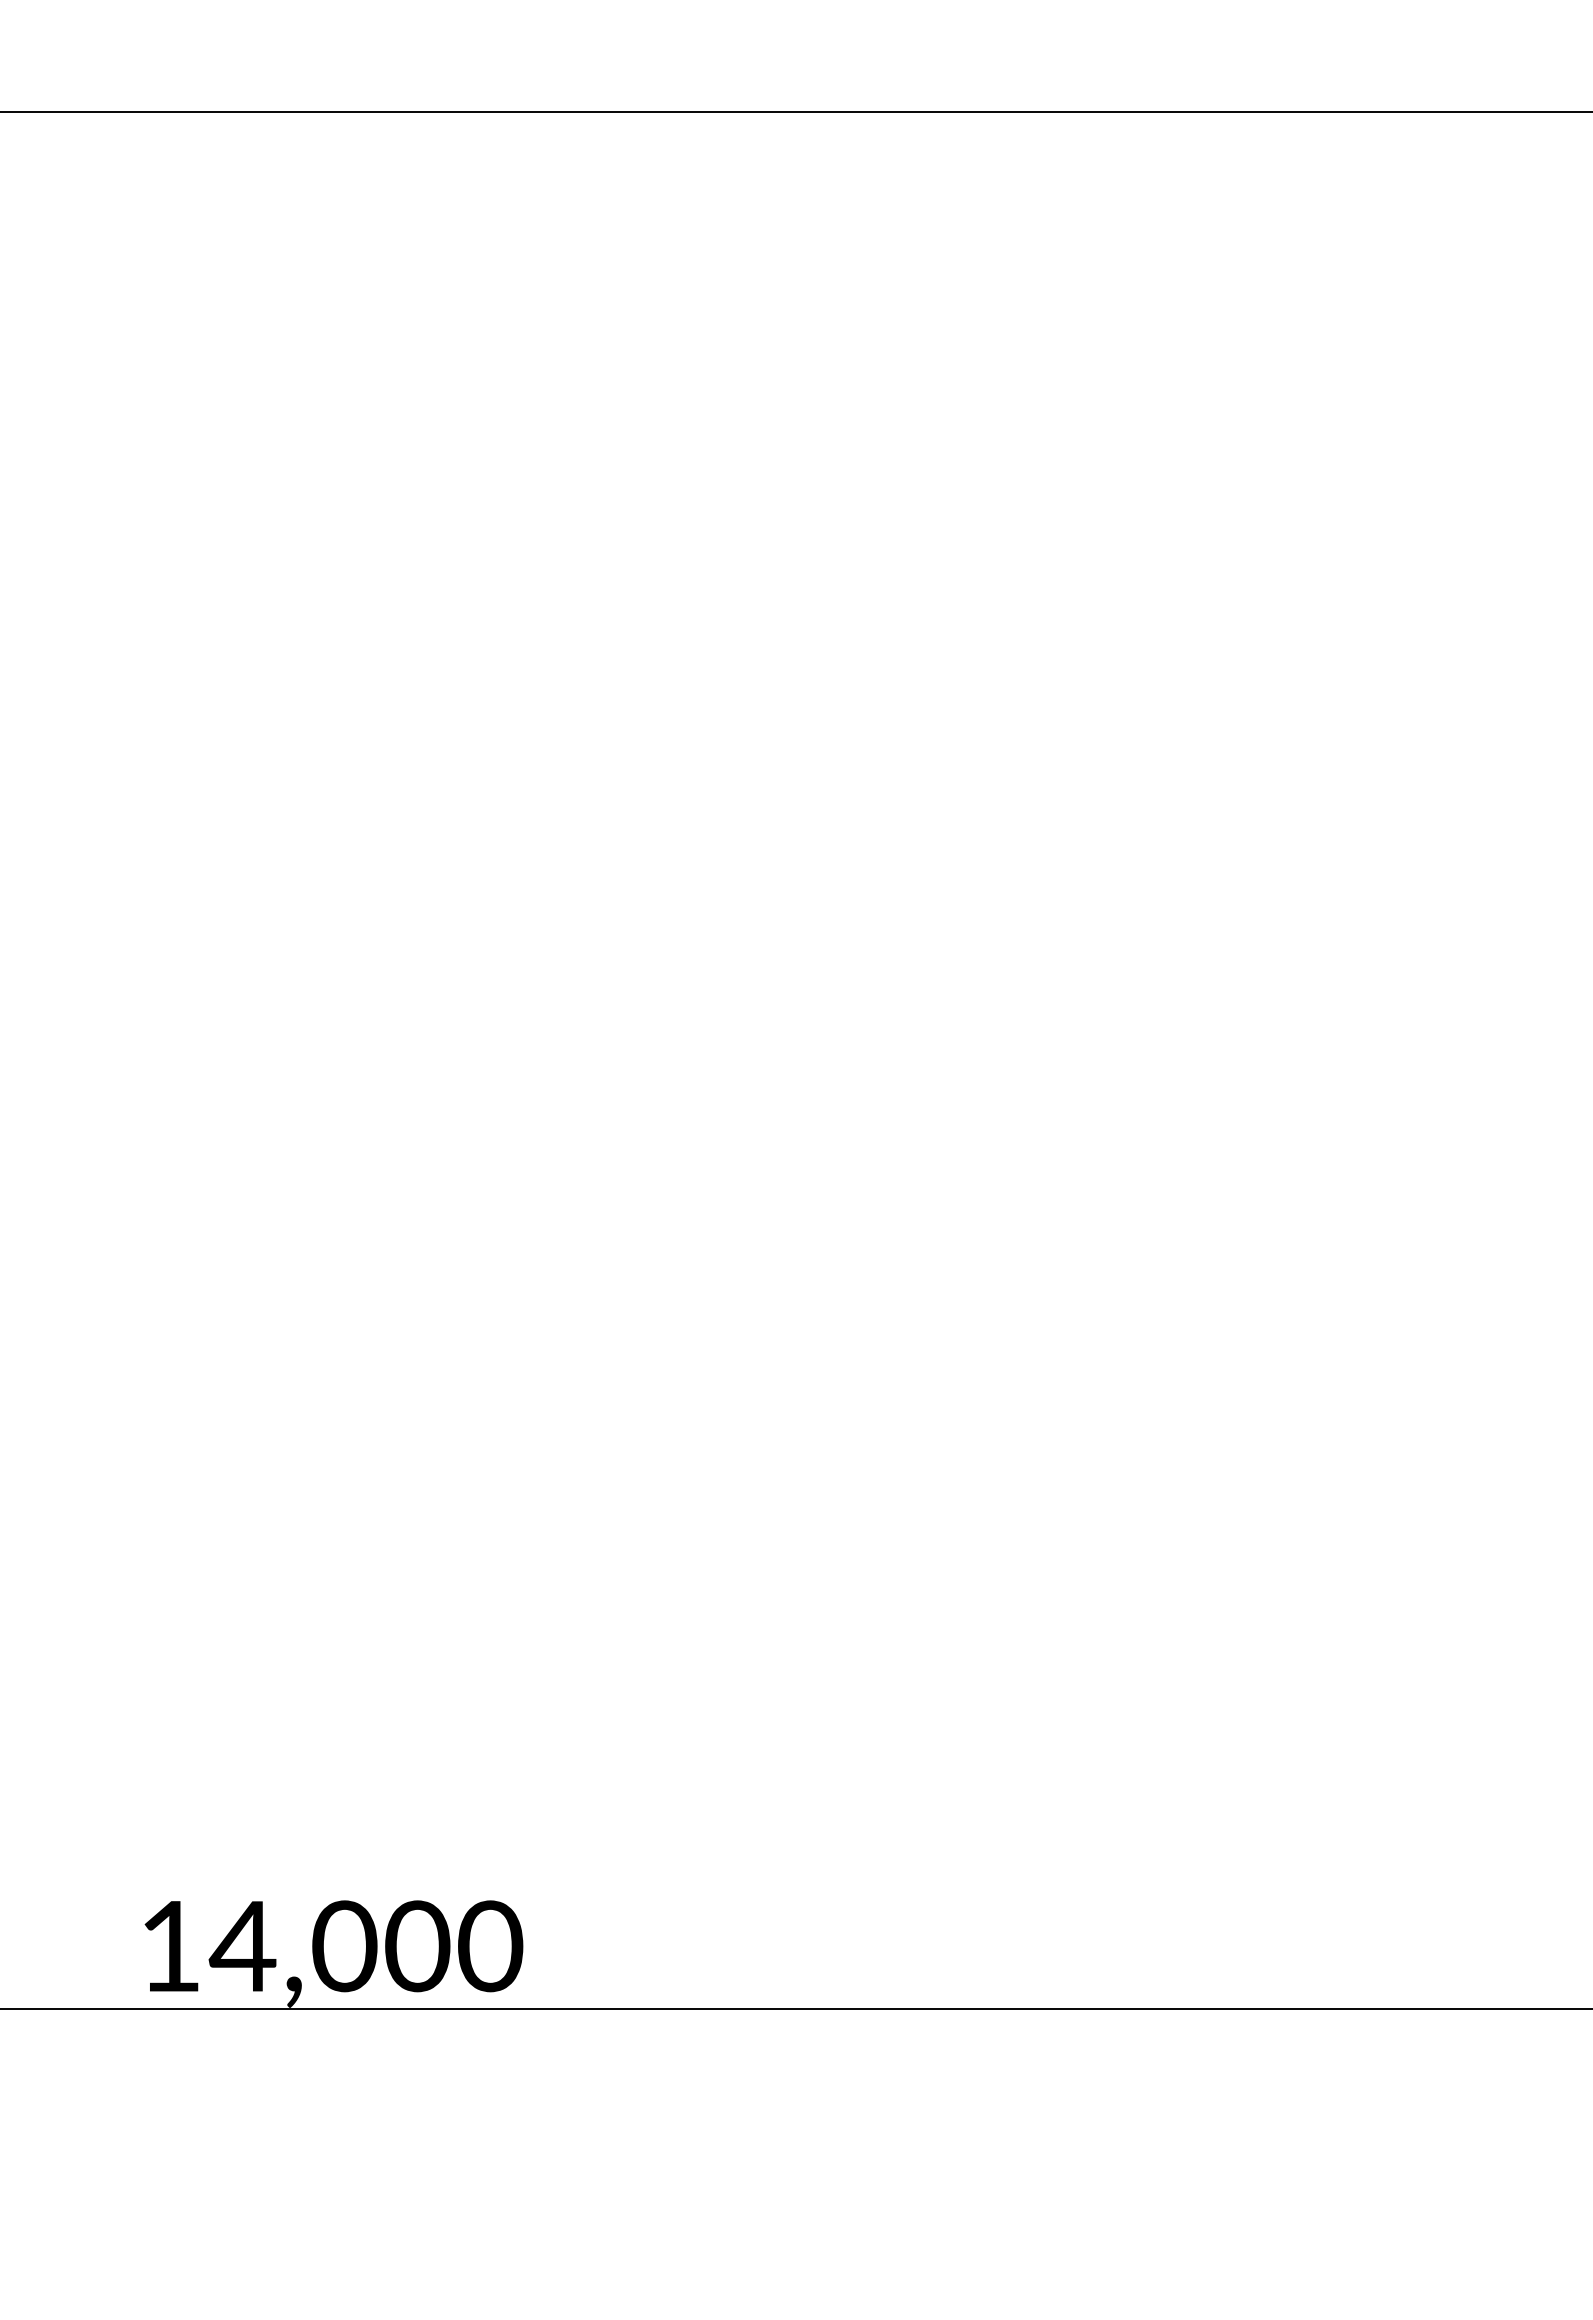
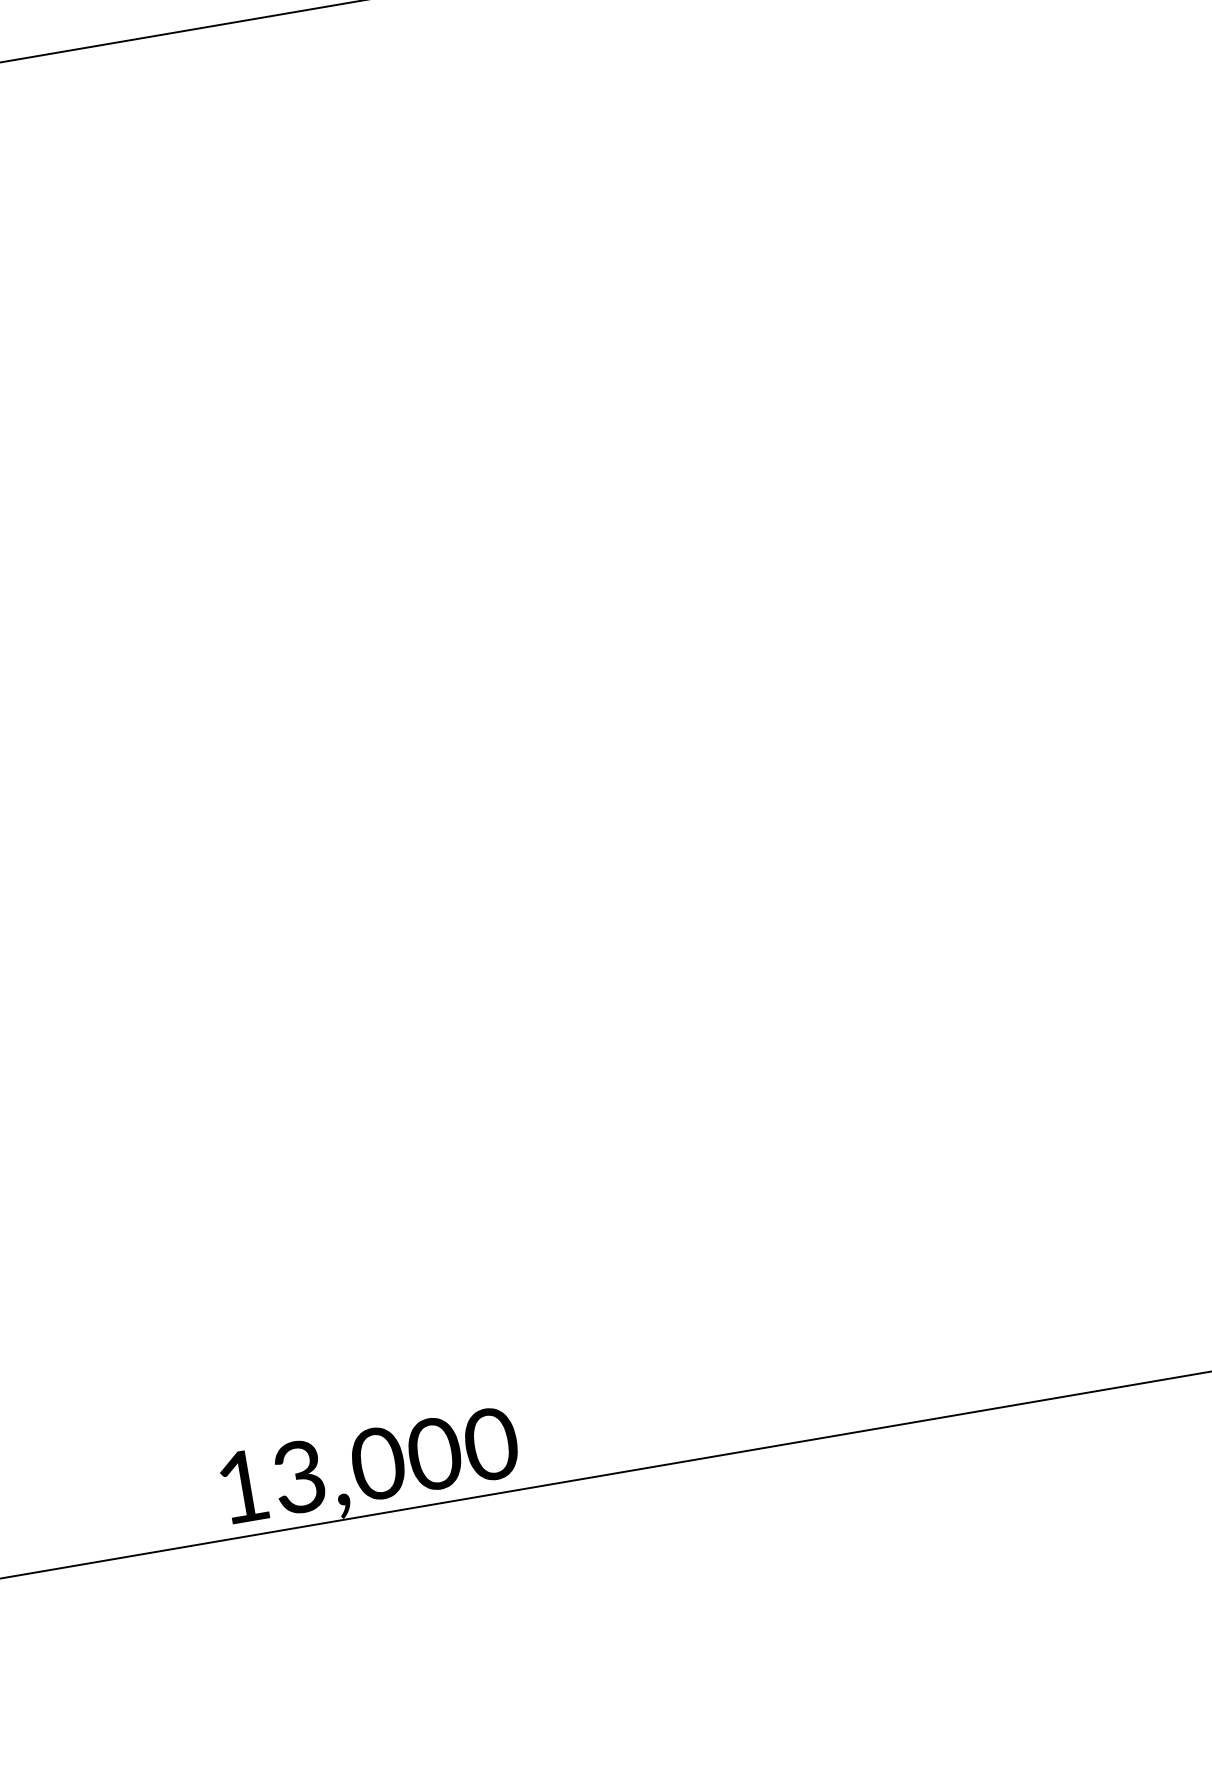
text: (242, 1946) -> (298, 1477), 14,000 -> 13,000

